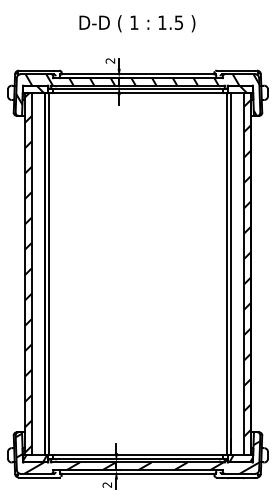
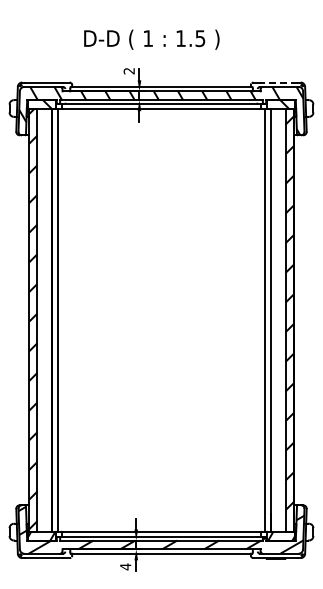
text: (137, 23) -> (151, 39), moved
line: (238, 70) -> (278, 82), solid -> dashed
text: (107, 484) -> (125, 566), 2 -> 4

